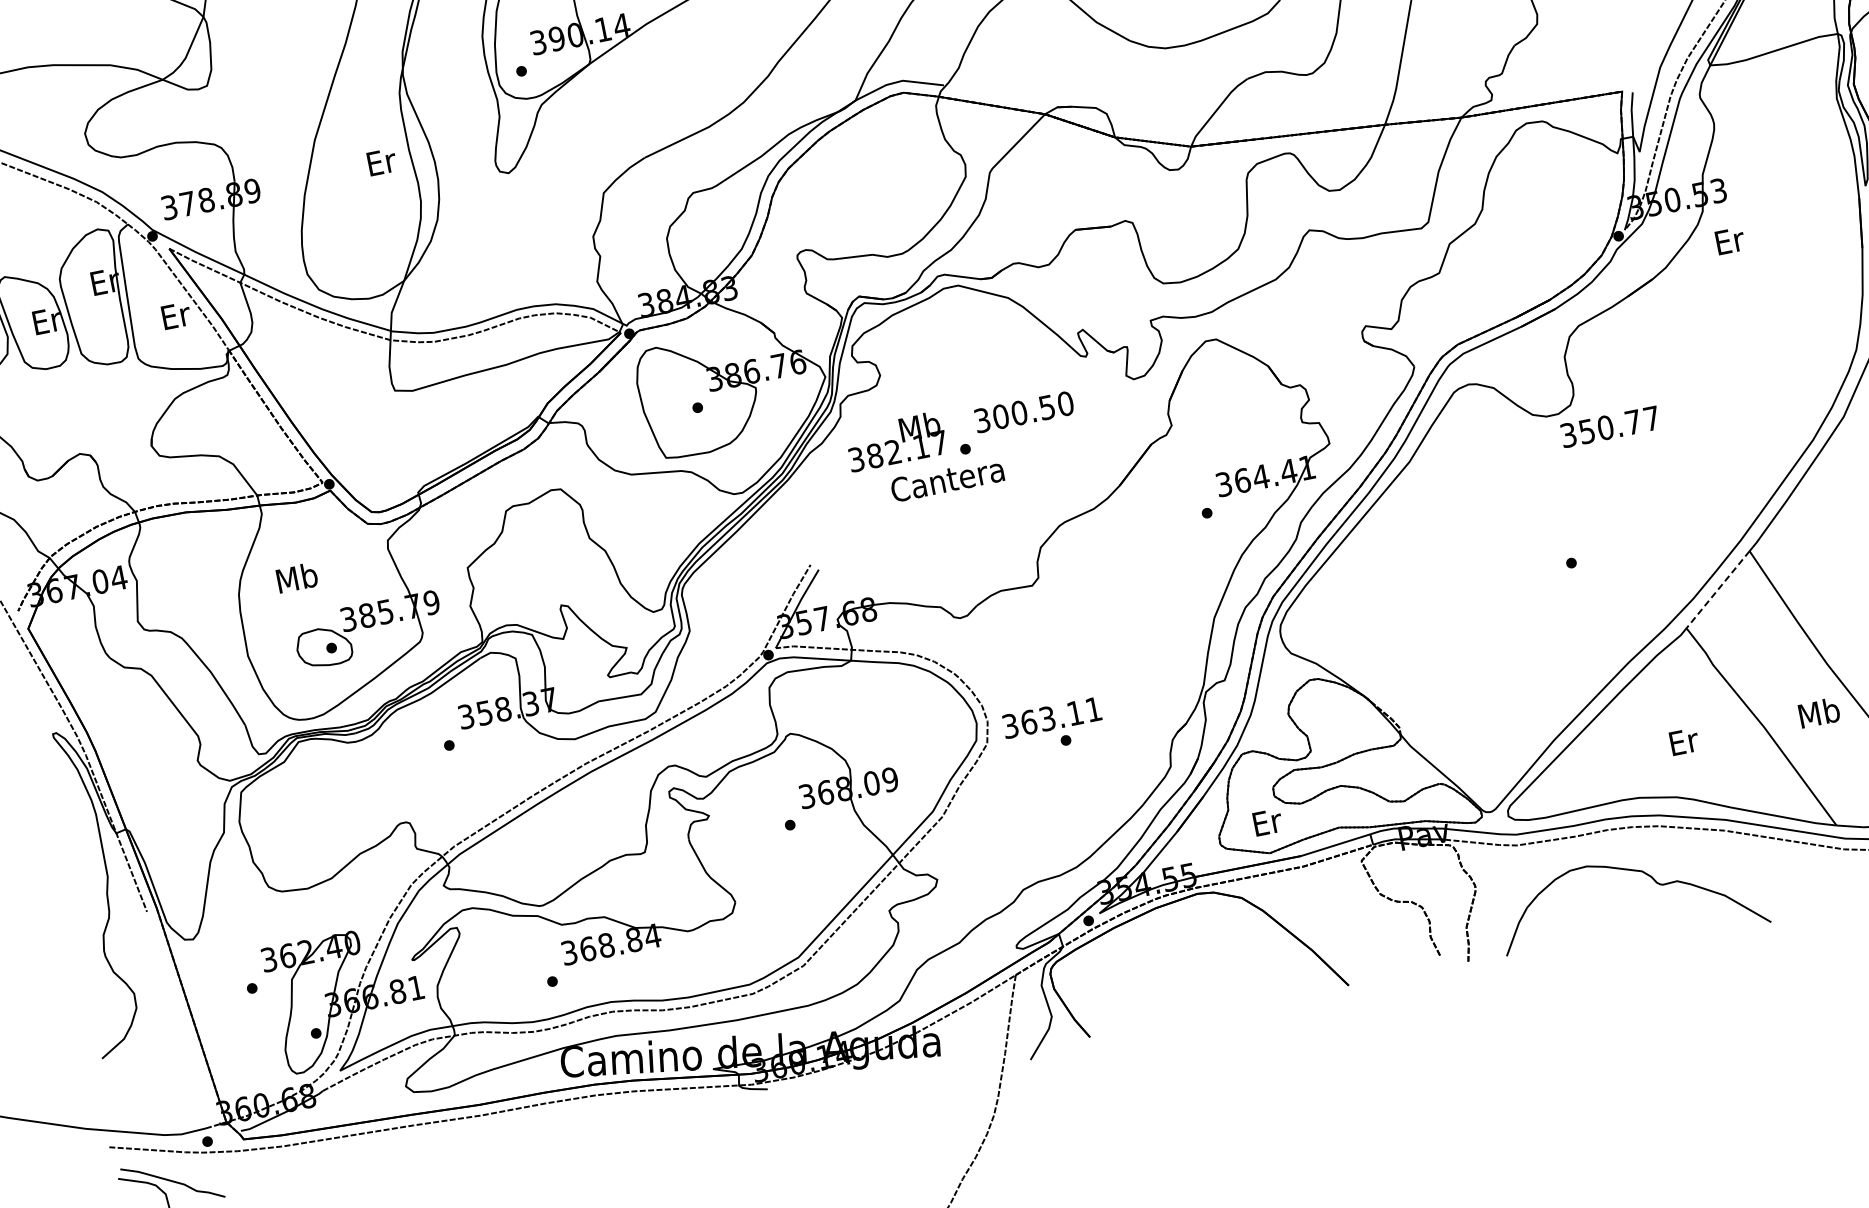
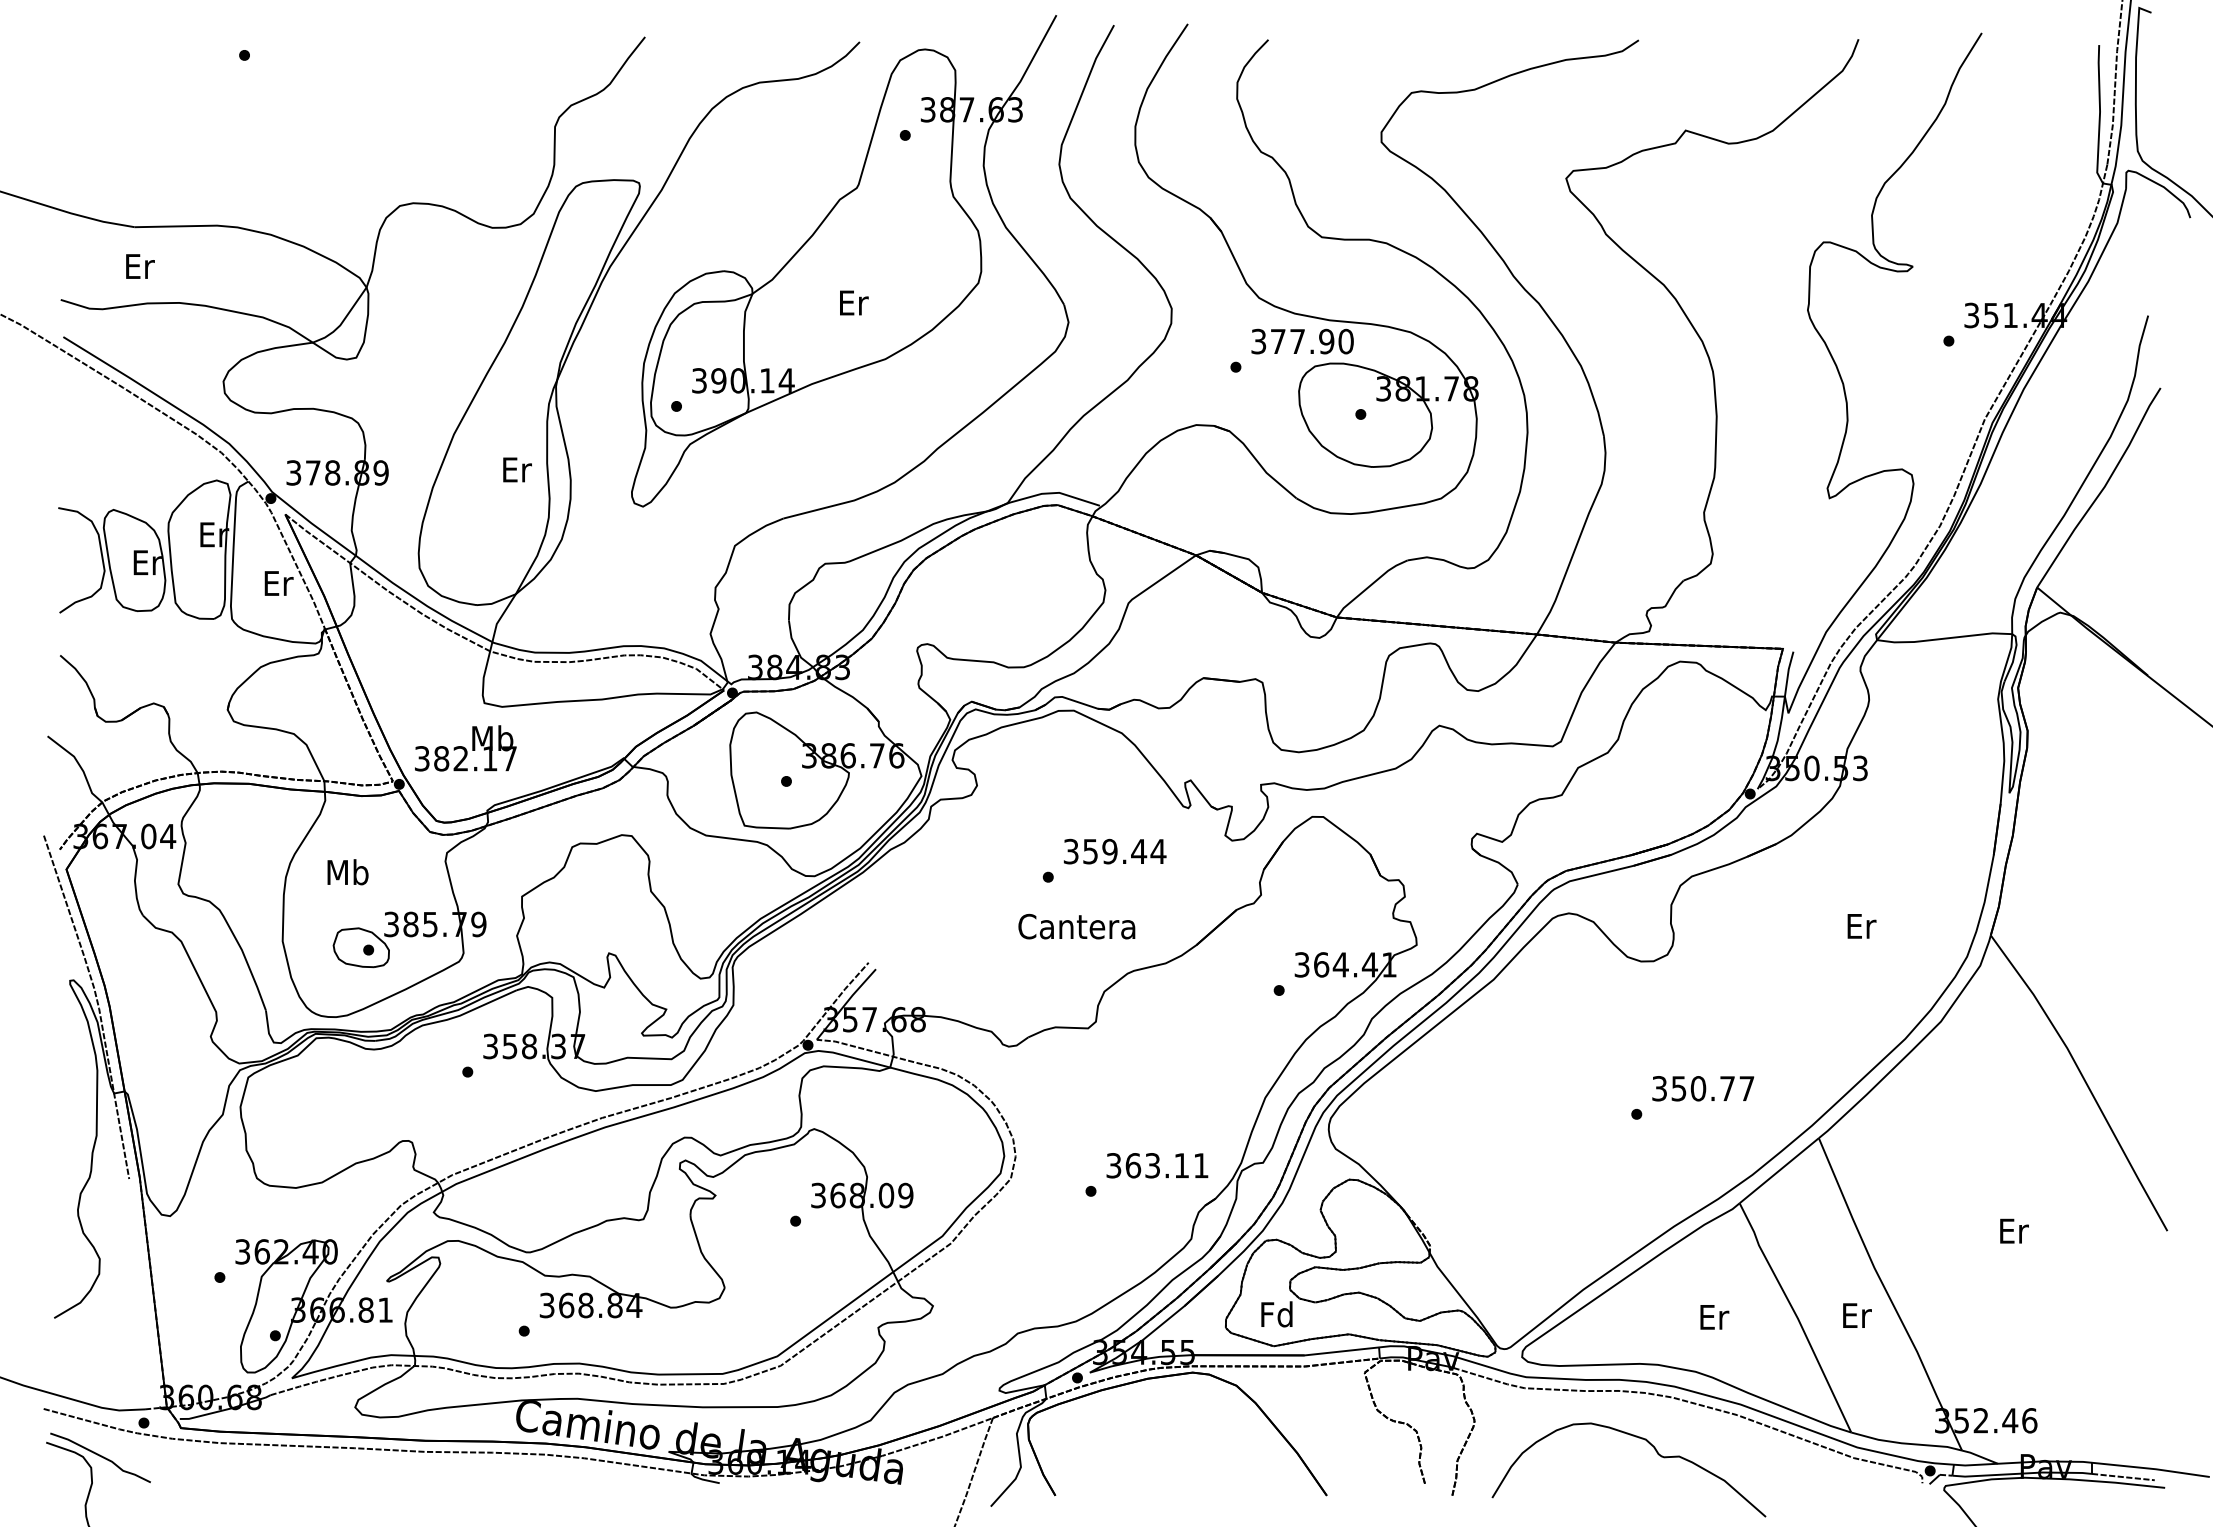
text: (1729, 241) -> (1861, 926), moved
text: (1033, 410) -> (1124, 851), 300.50 -> 359.44
text: (1610, 426) -> (1703, 1088), moved
text: (895, 441) -> (465, 748), moved
text: (947, 479) -> (1076, 926), moved
line: (1717, 590) -> (1778, 1171), dashed -> solid
text: (1819, 712) -> (1856, 1315), Mb -> Er
text: (1052, 717) -> (1157, 1165), moved
text: (1266, 822) -> (1276, 1314), Er -> Fd

